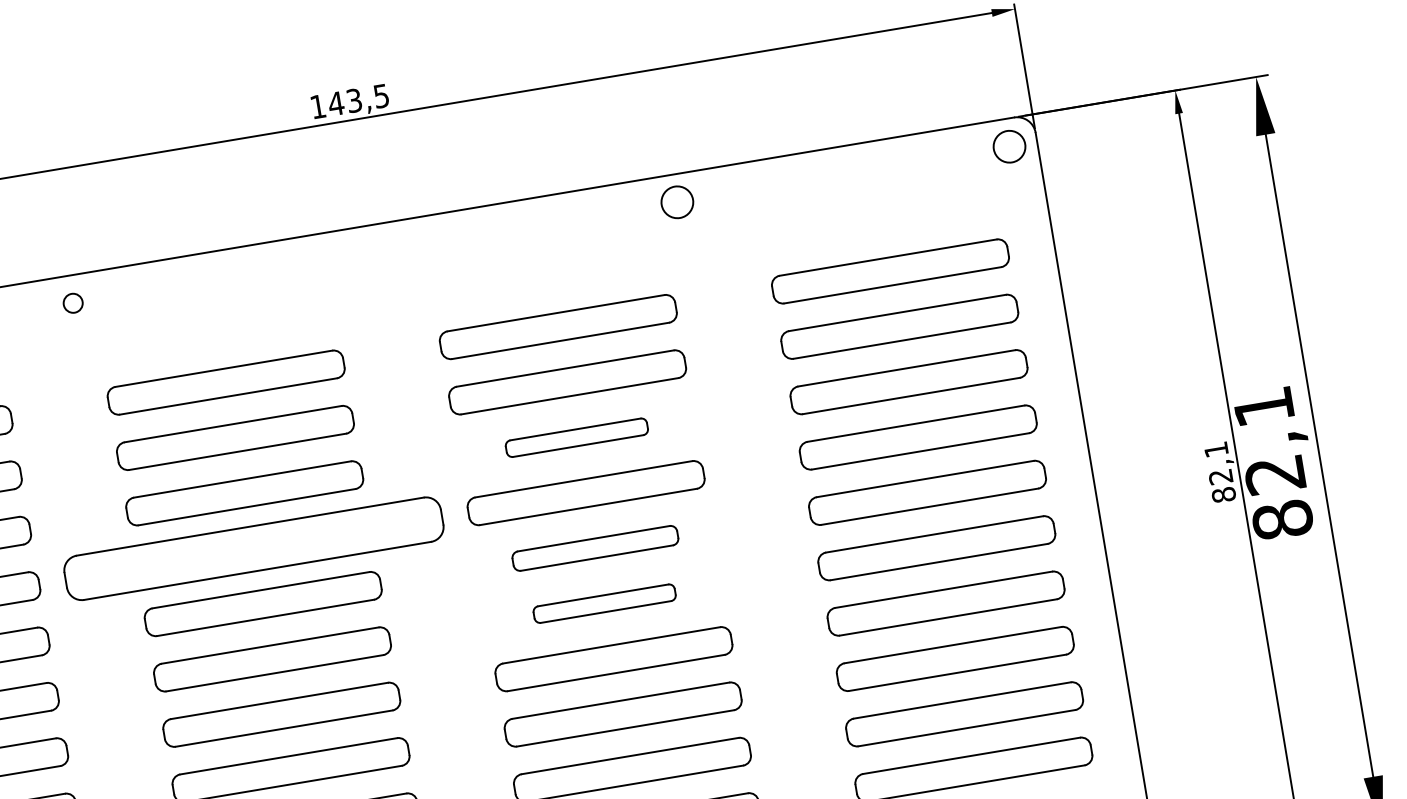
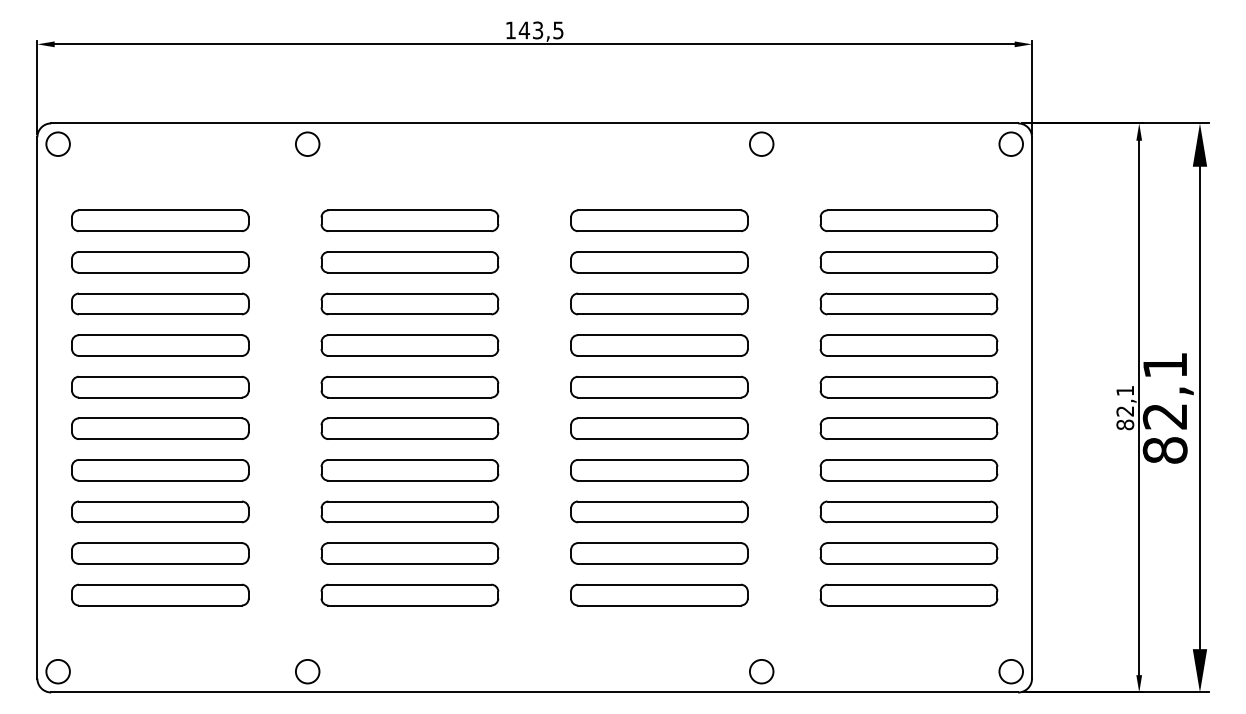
circle: (72, 302) -> (307, 143), size x1.67
part: (576, 437) -> (659, 303), size x1.67
part: (595, 547) -> (659, 386), size x1.43
part: (253, 548) -> (409, 345), size x0.62
part: (604, 603) -> (659, 428), size x1.67

